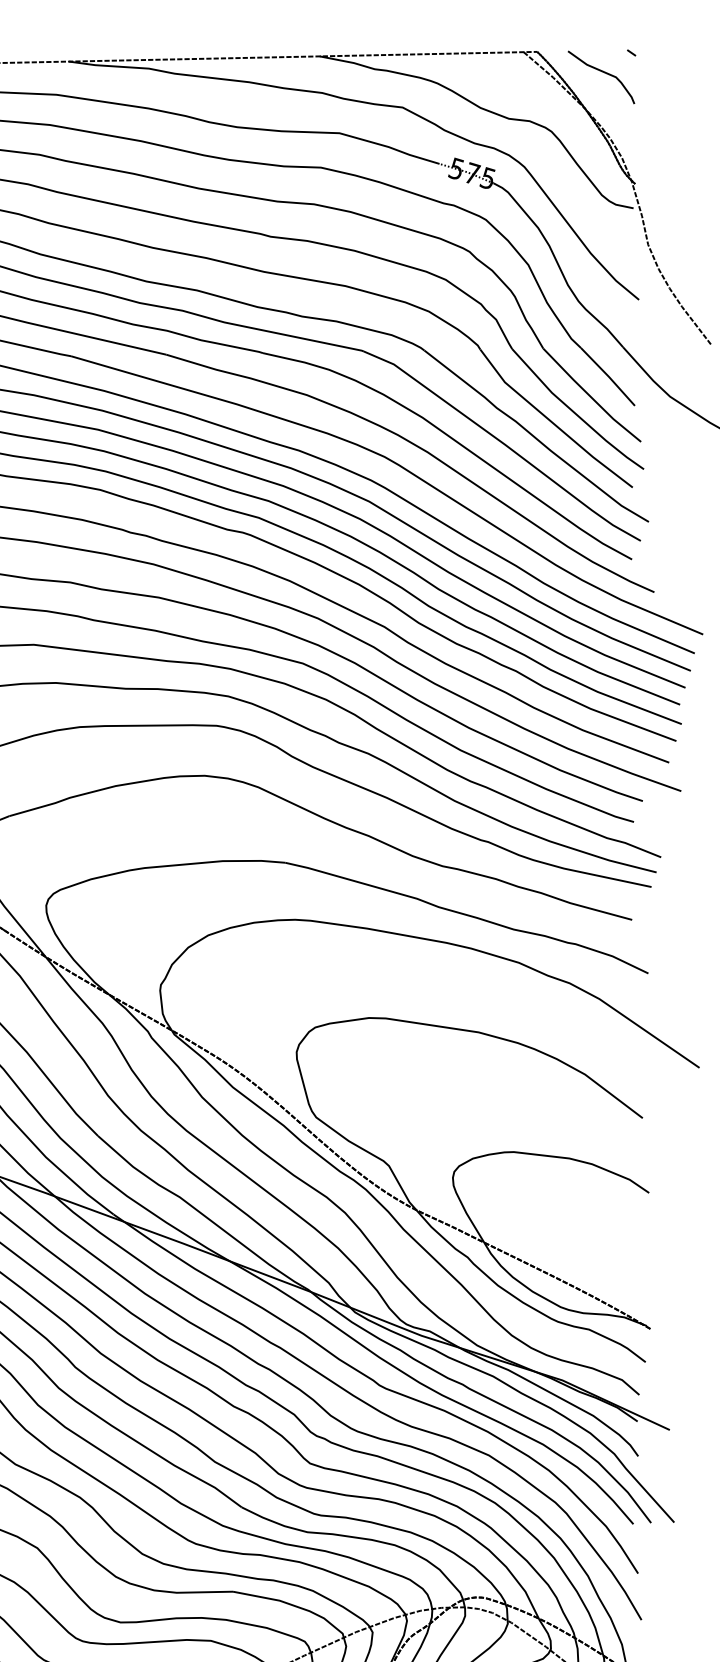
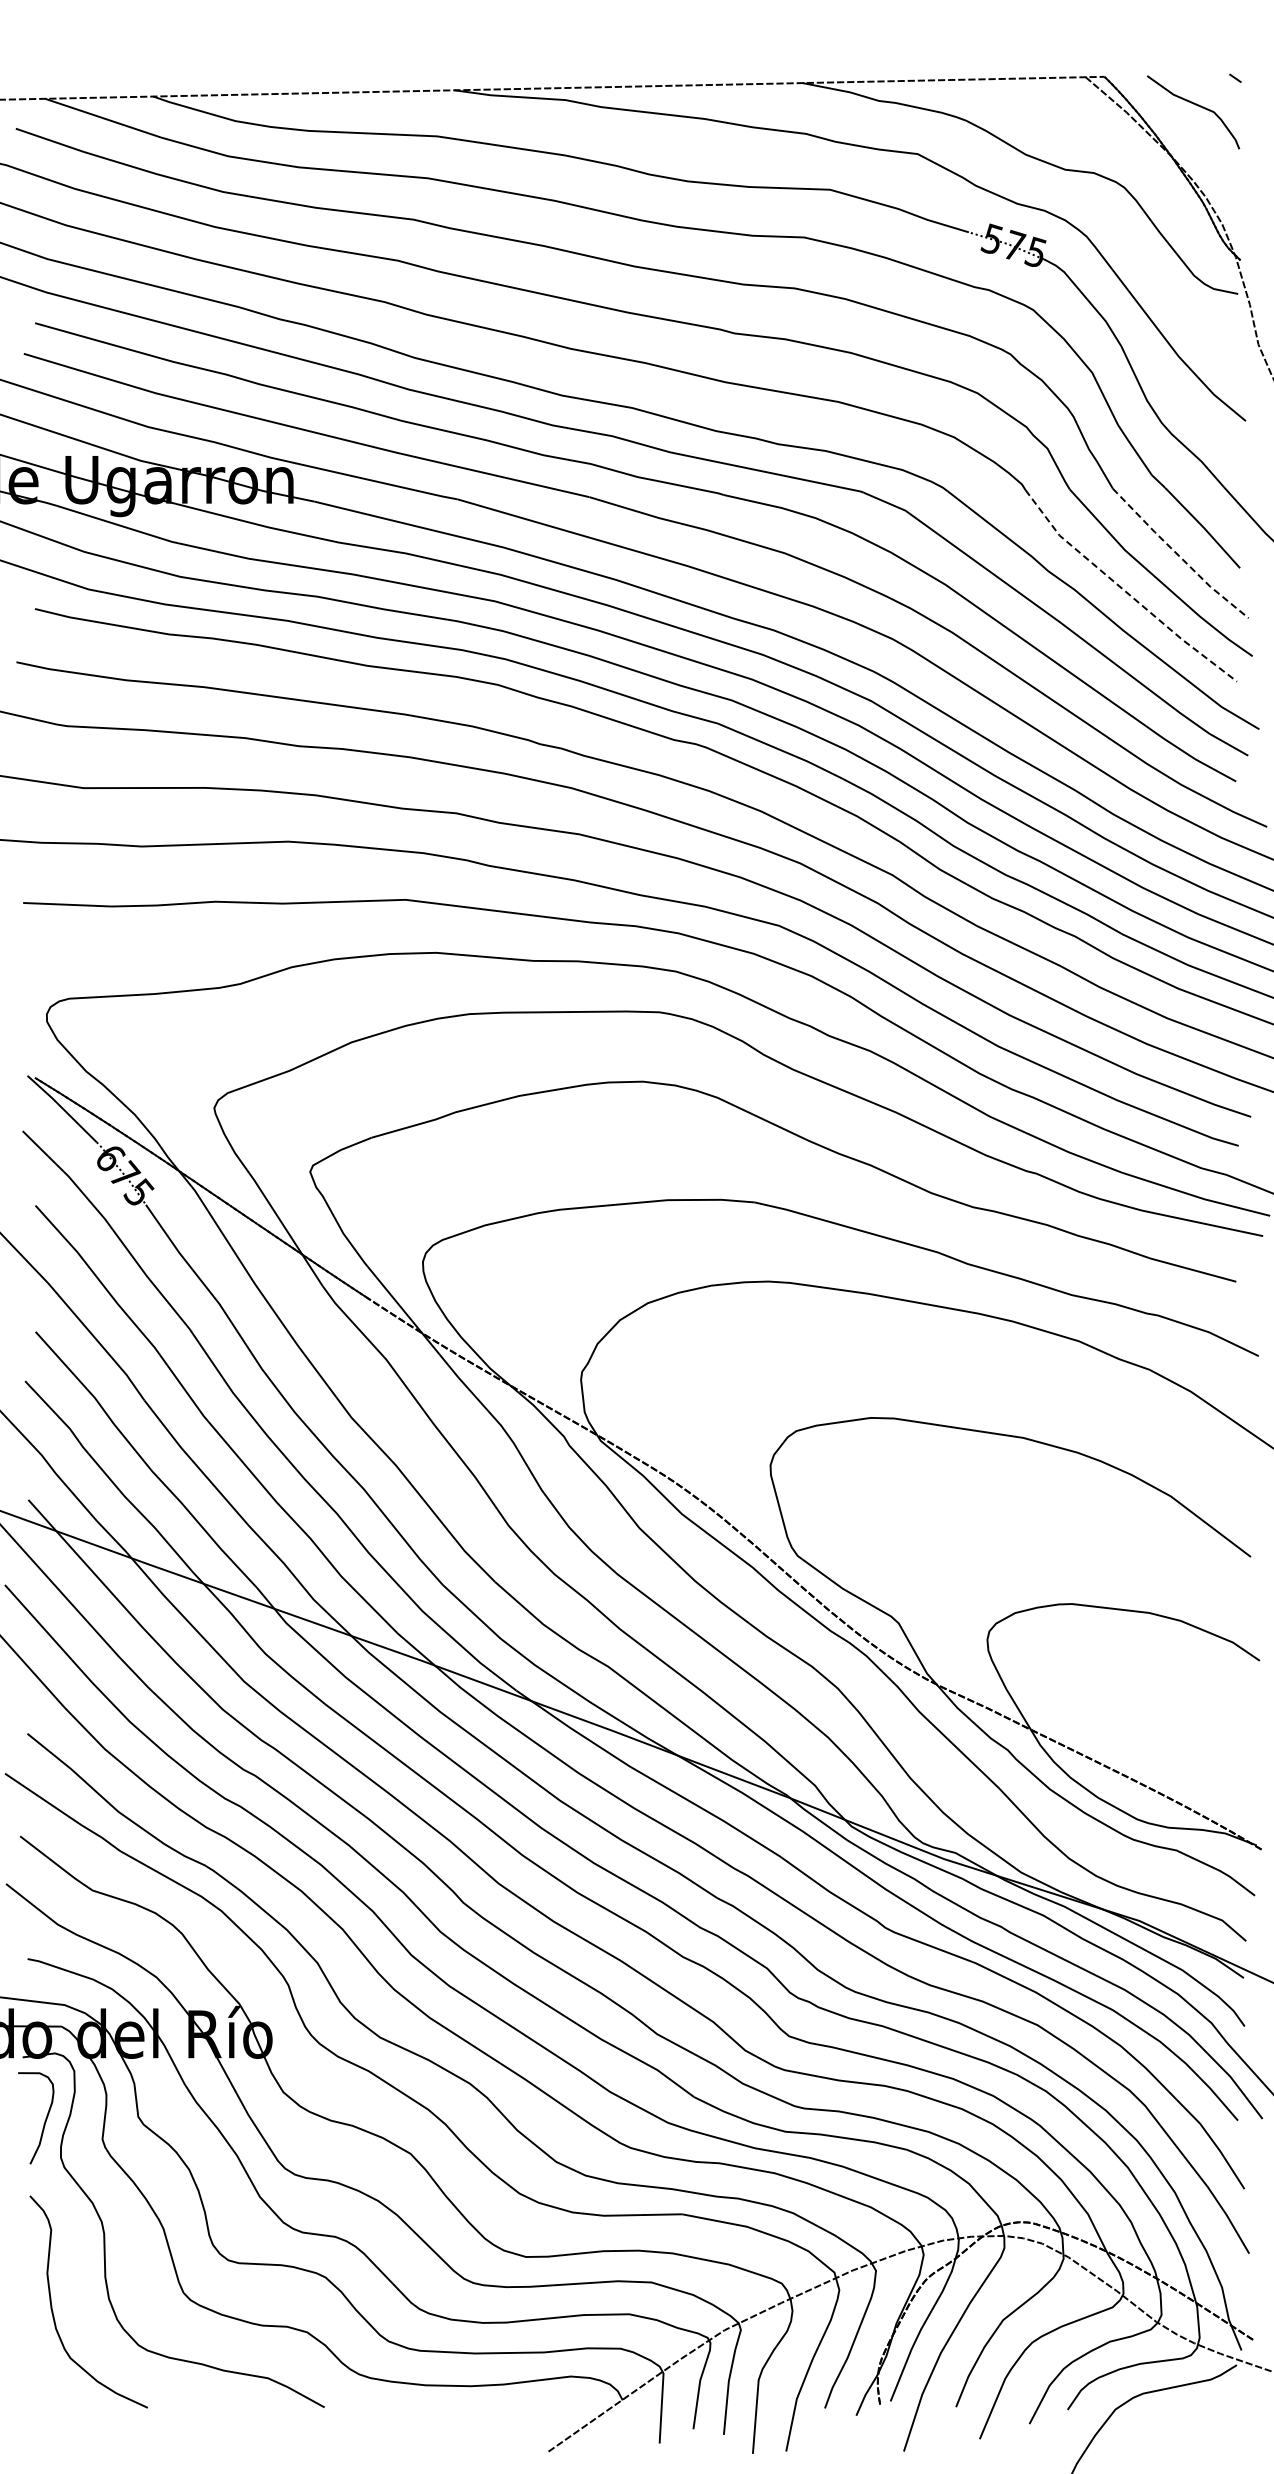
line: (591, 396) -> (1179, 555), solid -> dashed
line: (552, 422) -> (1125, 591), solid -> dashed

